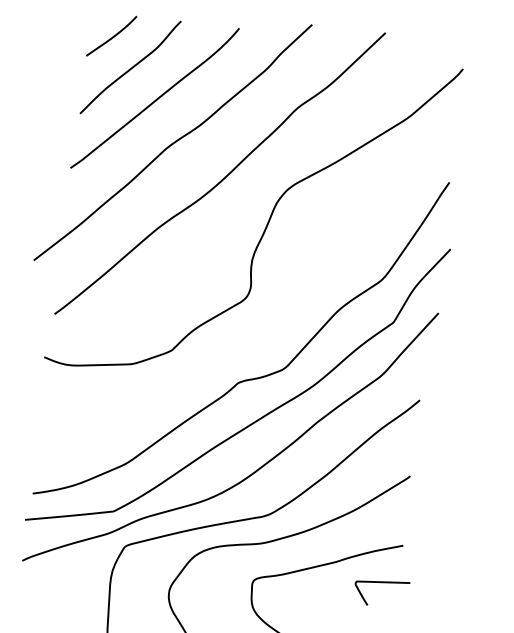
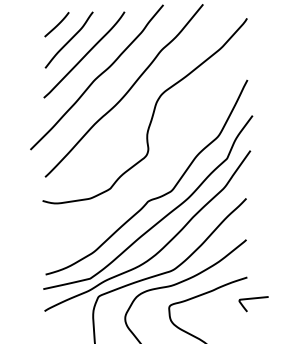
curve: (381, 584) -> (253, 299), moved

